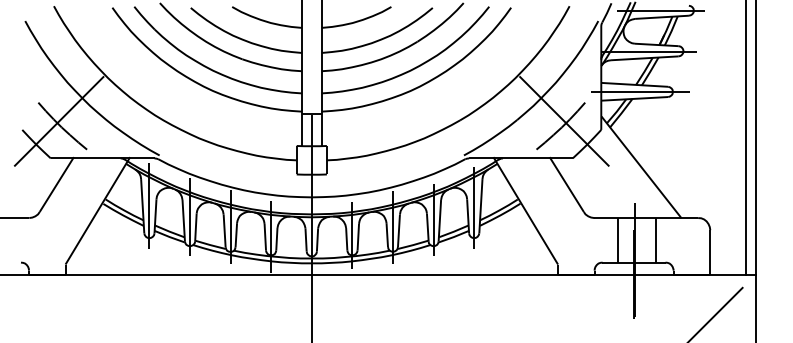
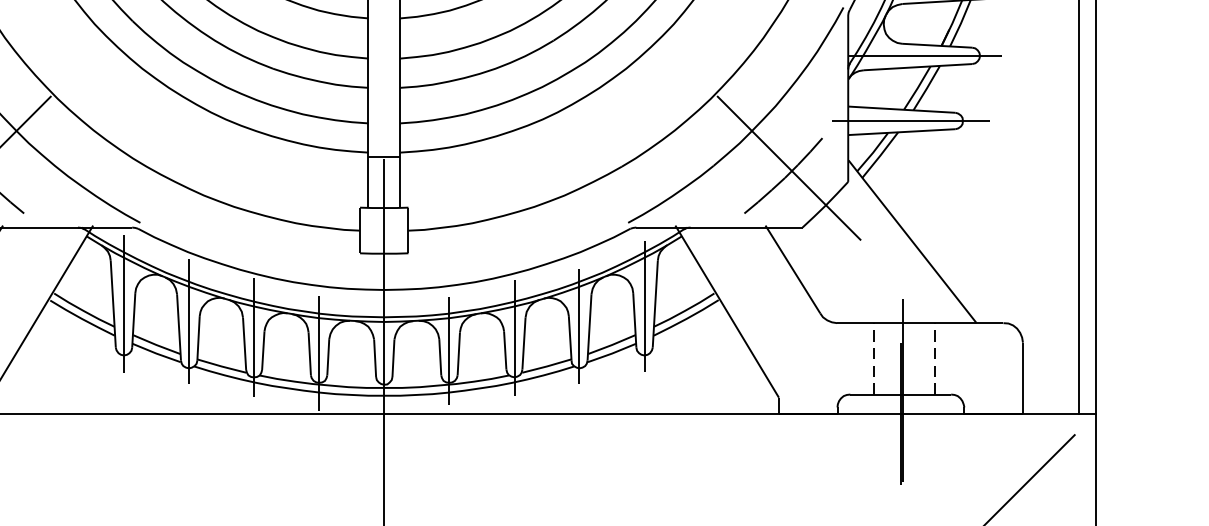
line: (617, 239) -> (874, 357), solid -> dashed
line: (655, 239) -> (935, 357), solid -> dashed

